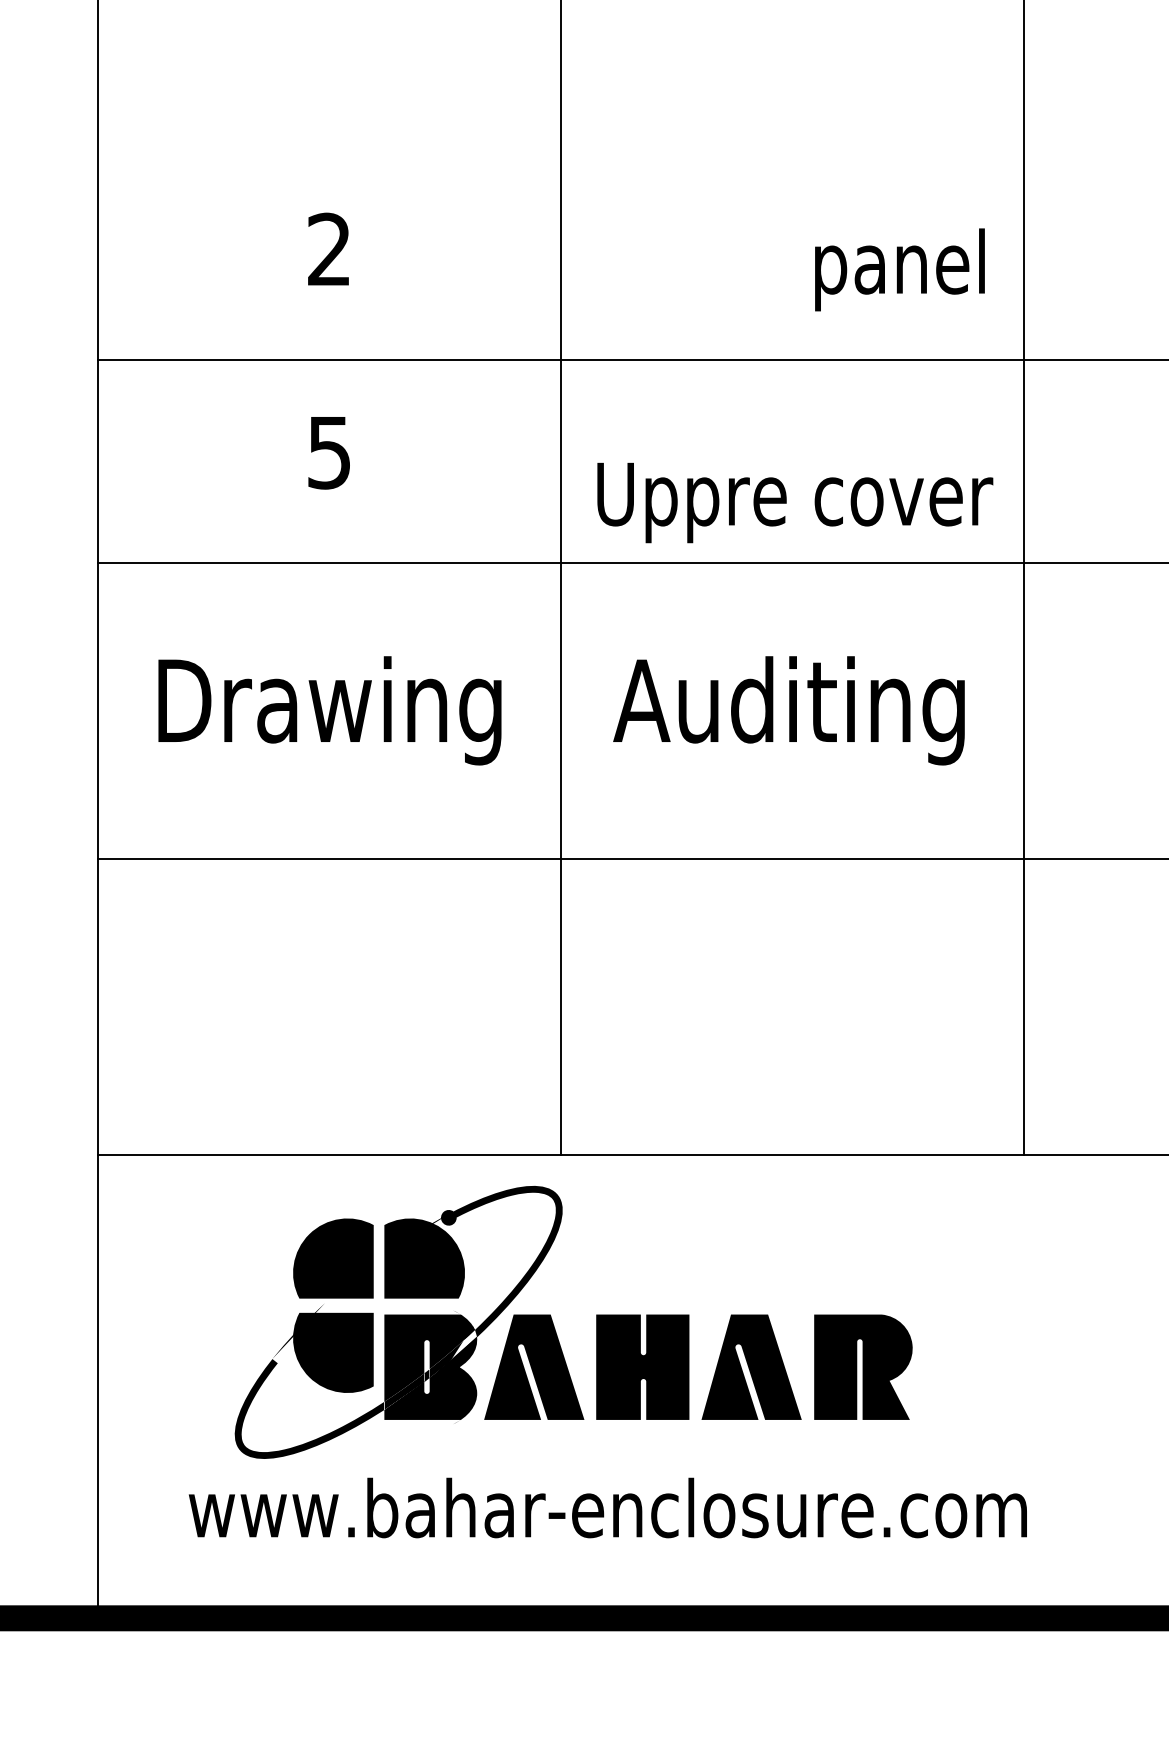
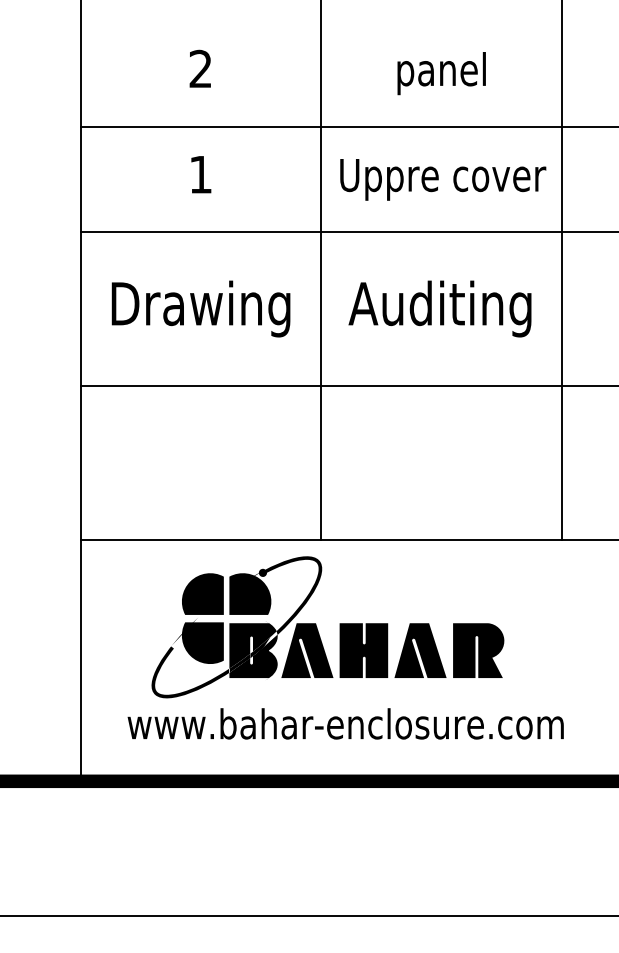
text: (899, 269) -> (441, 73), moved
text: (328, 452) -> (200, 174), 5 -> 1
text: (795, 502) -> (443, 179), moved

